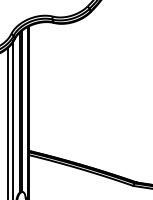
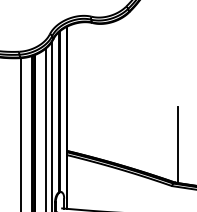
line: (139, 145) -> (178, 145), added

